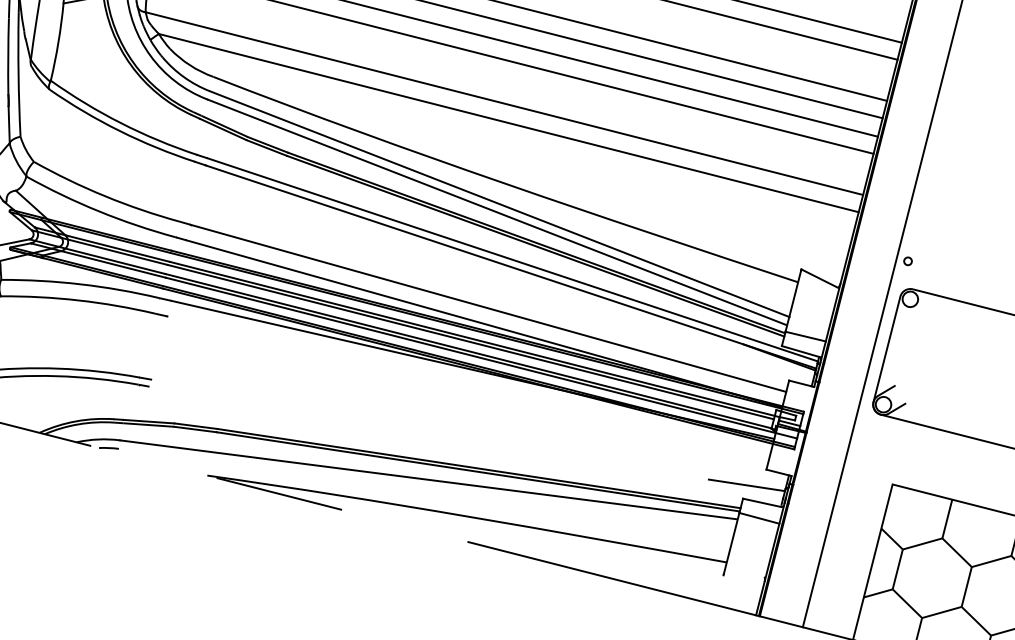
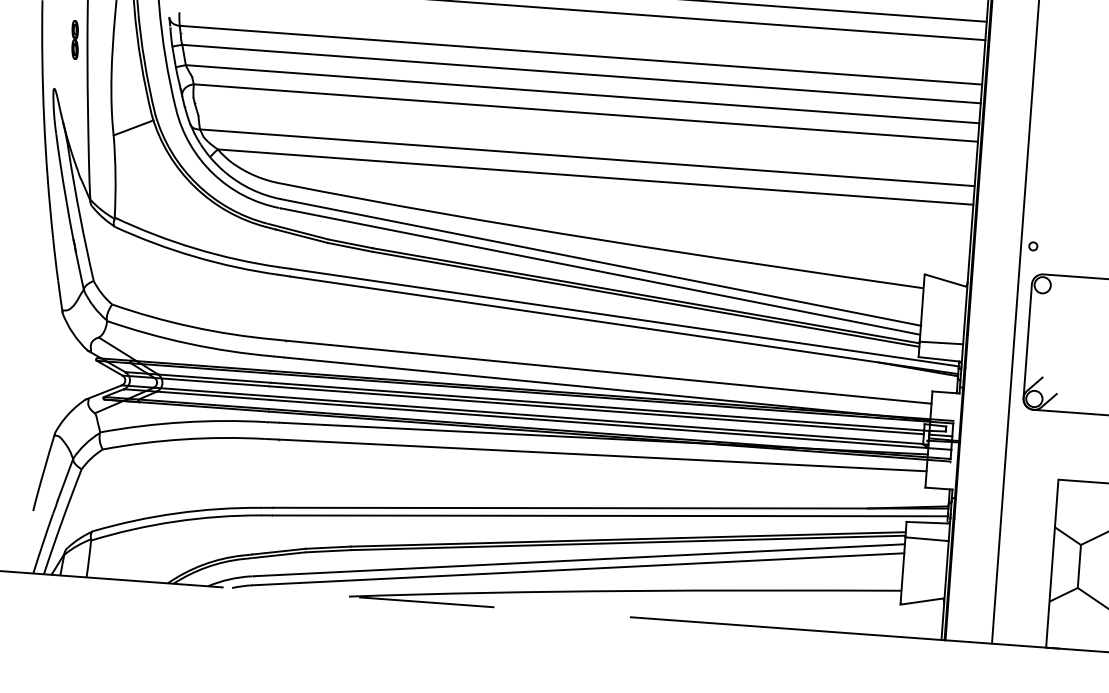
line: (468, 385) -> (602, 455), added
line: (467, 435) -> (610, 507), added
line: (466, 443) -> (610, 515), added
line: (427, 488) -> (578, 569), added
line: (743, 575) -> (921, 601), added

